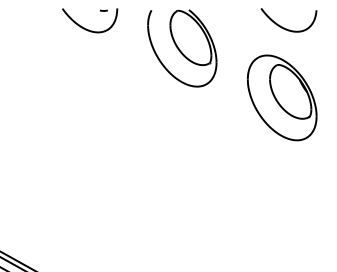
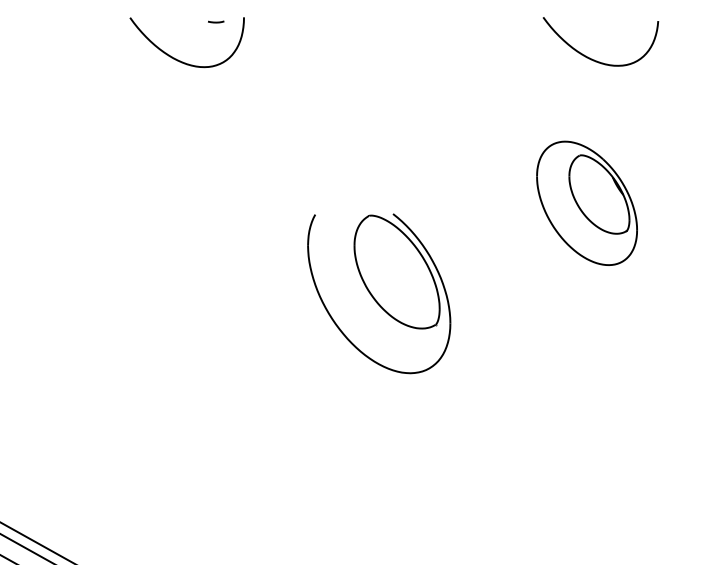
part: (182, 48) -> (379, 293), moved
part: (282, 97) -> (587, 202), size x0.7

